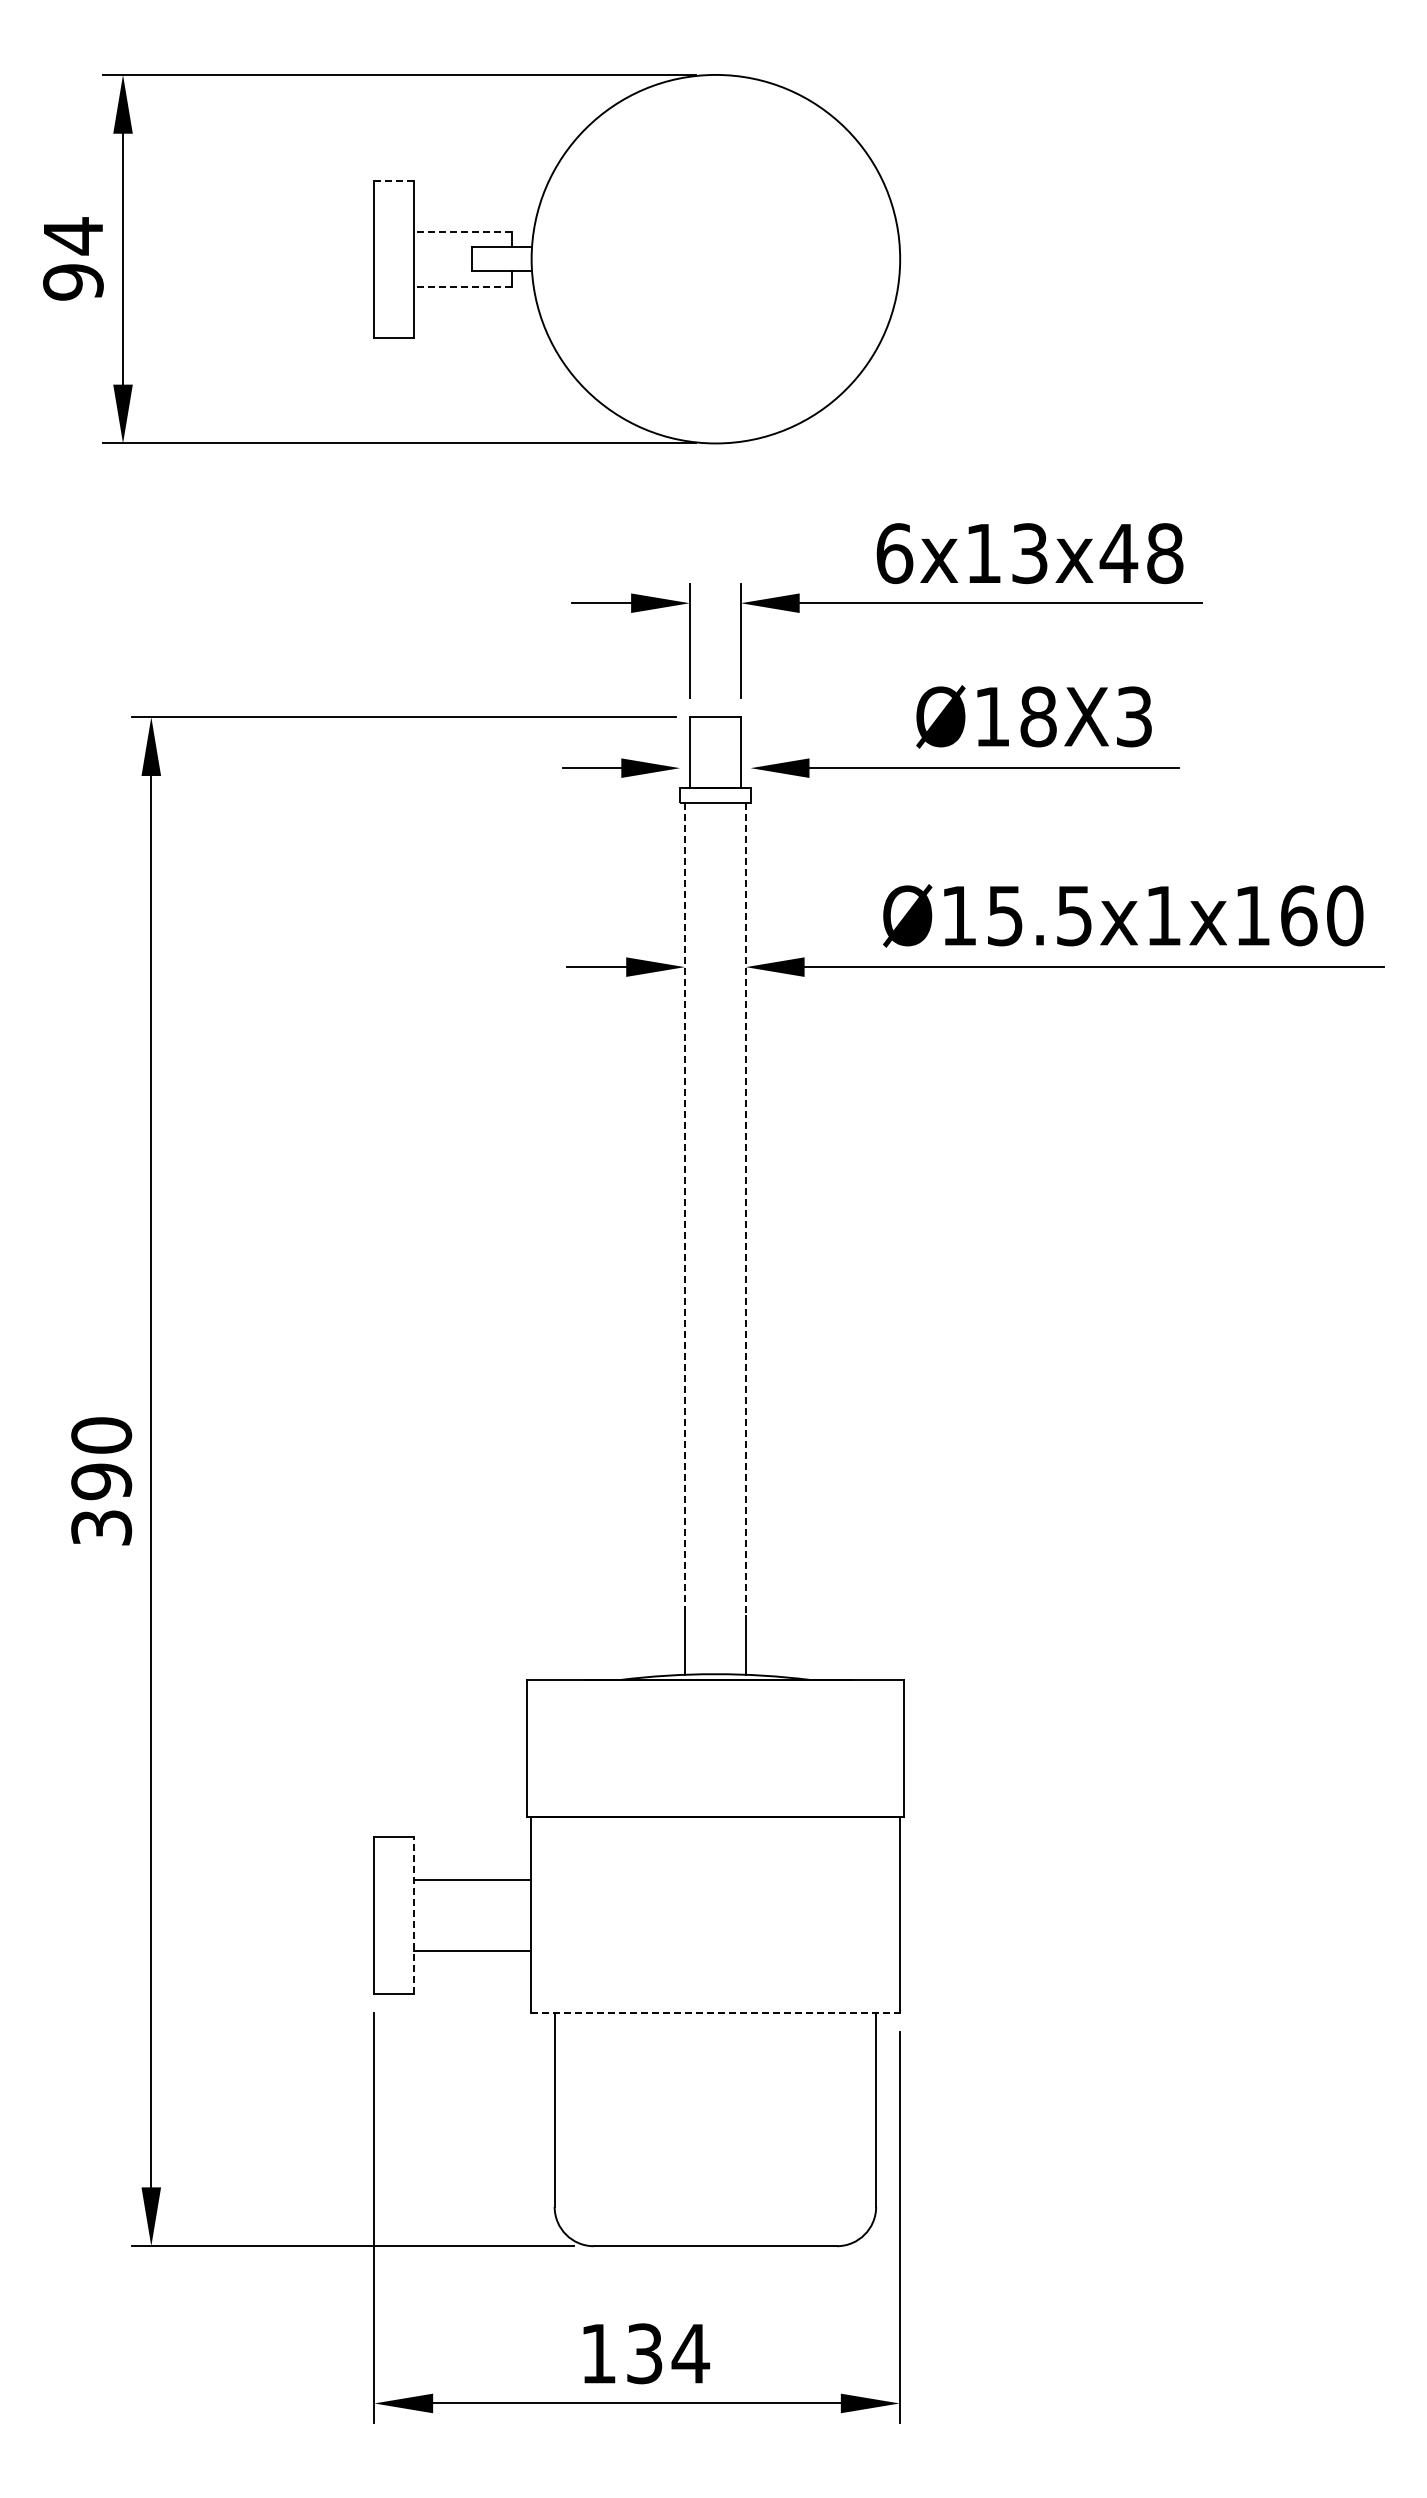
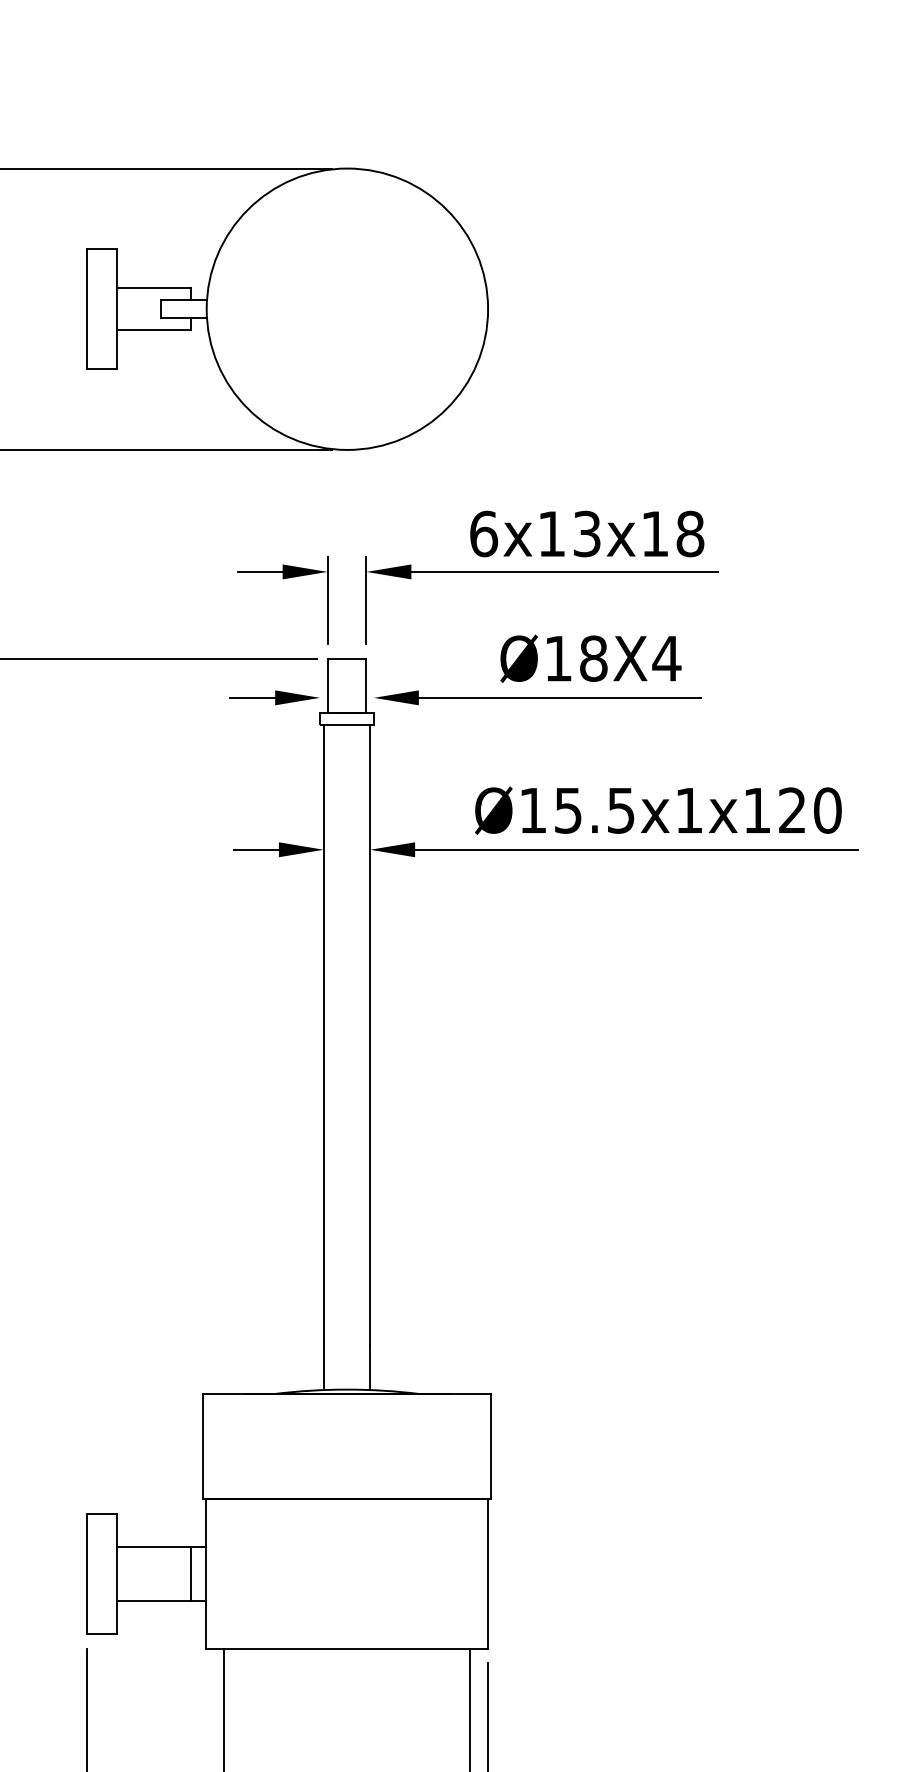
line: (393, 180) -> (101, 249), dashed -> solid
line: (462, 231) -> (153, 288), dashed -> solid
line: (462, 286) -> (153, 330), dashed -> solid
text: (1118, 553) -> (654, 533), 6x13x48 -> 6x13x18
text: (1134, 716) -> (666, 658), Ø18X3 -> Ø18X4
text: (1299, 915) -> (792, 810), Ø15.5x1x160 -> Ø15.5x1x120
line: (685, 1205) -> (324, 1031), dashed -> solid
line: (745, 1210) -> (369, 1035), dashed -> solid
line: (413, 1914) -> (116, 1573), dashed -> solid
line: (511, 1915) -> (191, 1573), added
line: (715, 2013) -> (347, 1648), dashed -> solid

